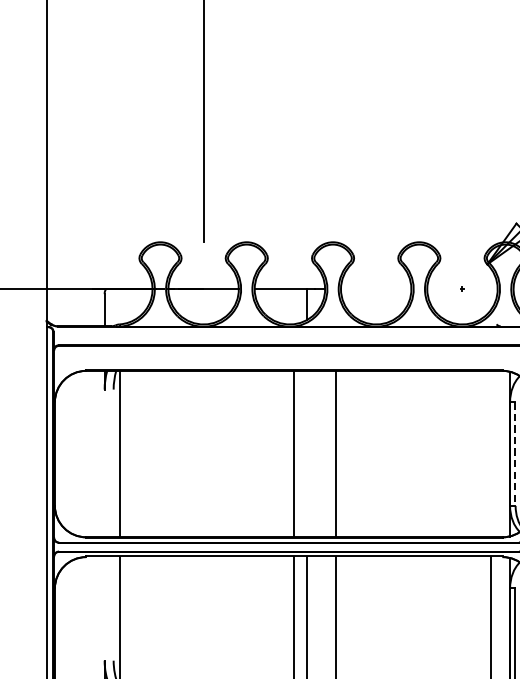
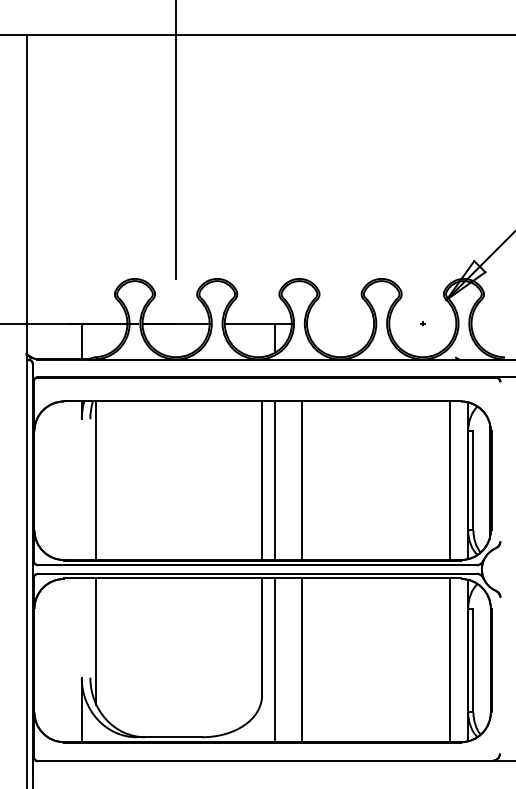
line: (306, 453) -> (274, 480), added
line: (490, 453) -> (449, 480), added
line: (514, 454) -> (472, 481), dashed -> solid

